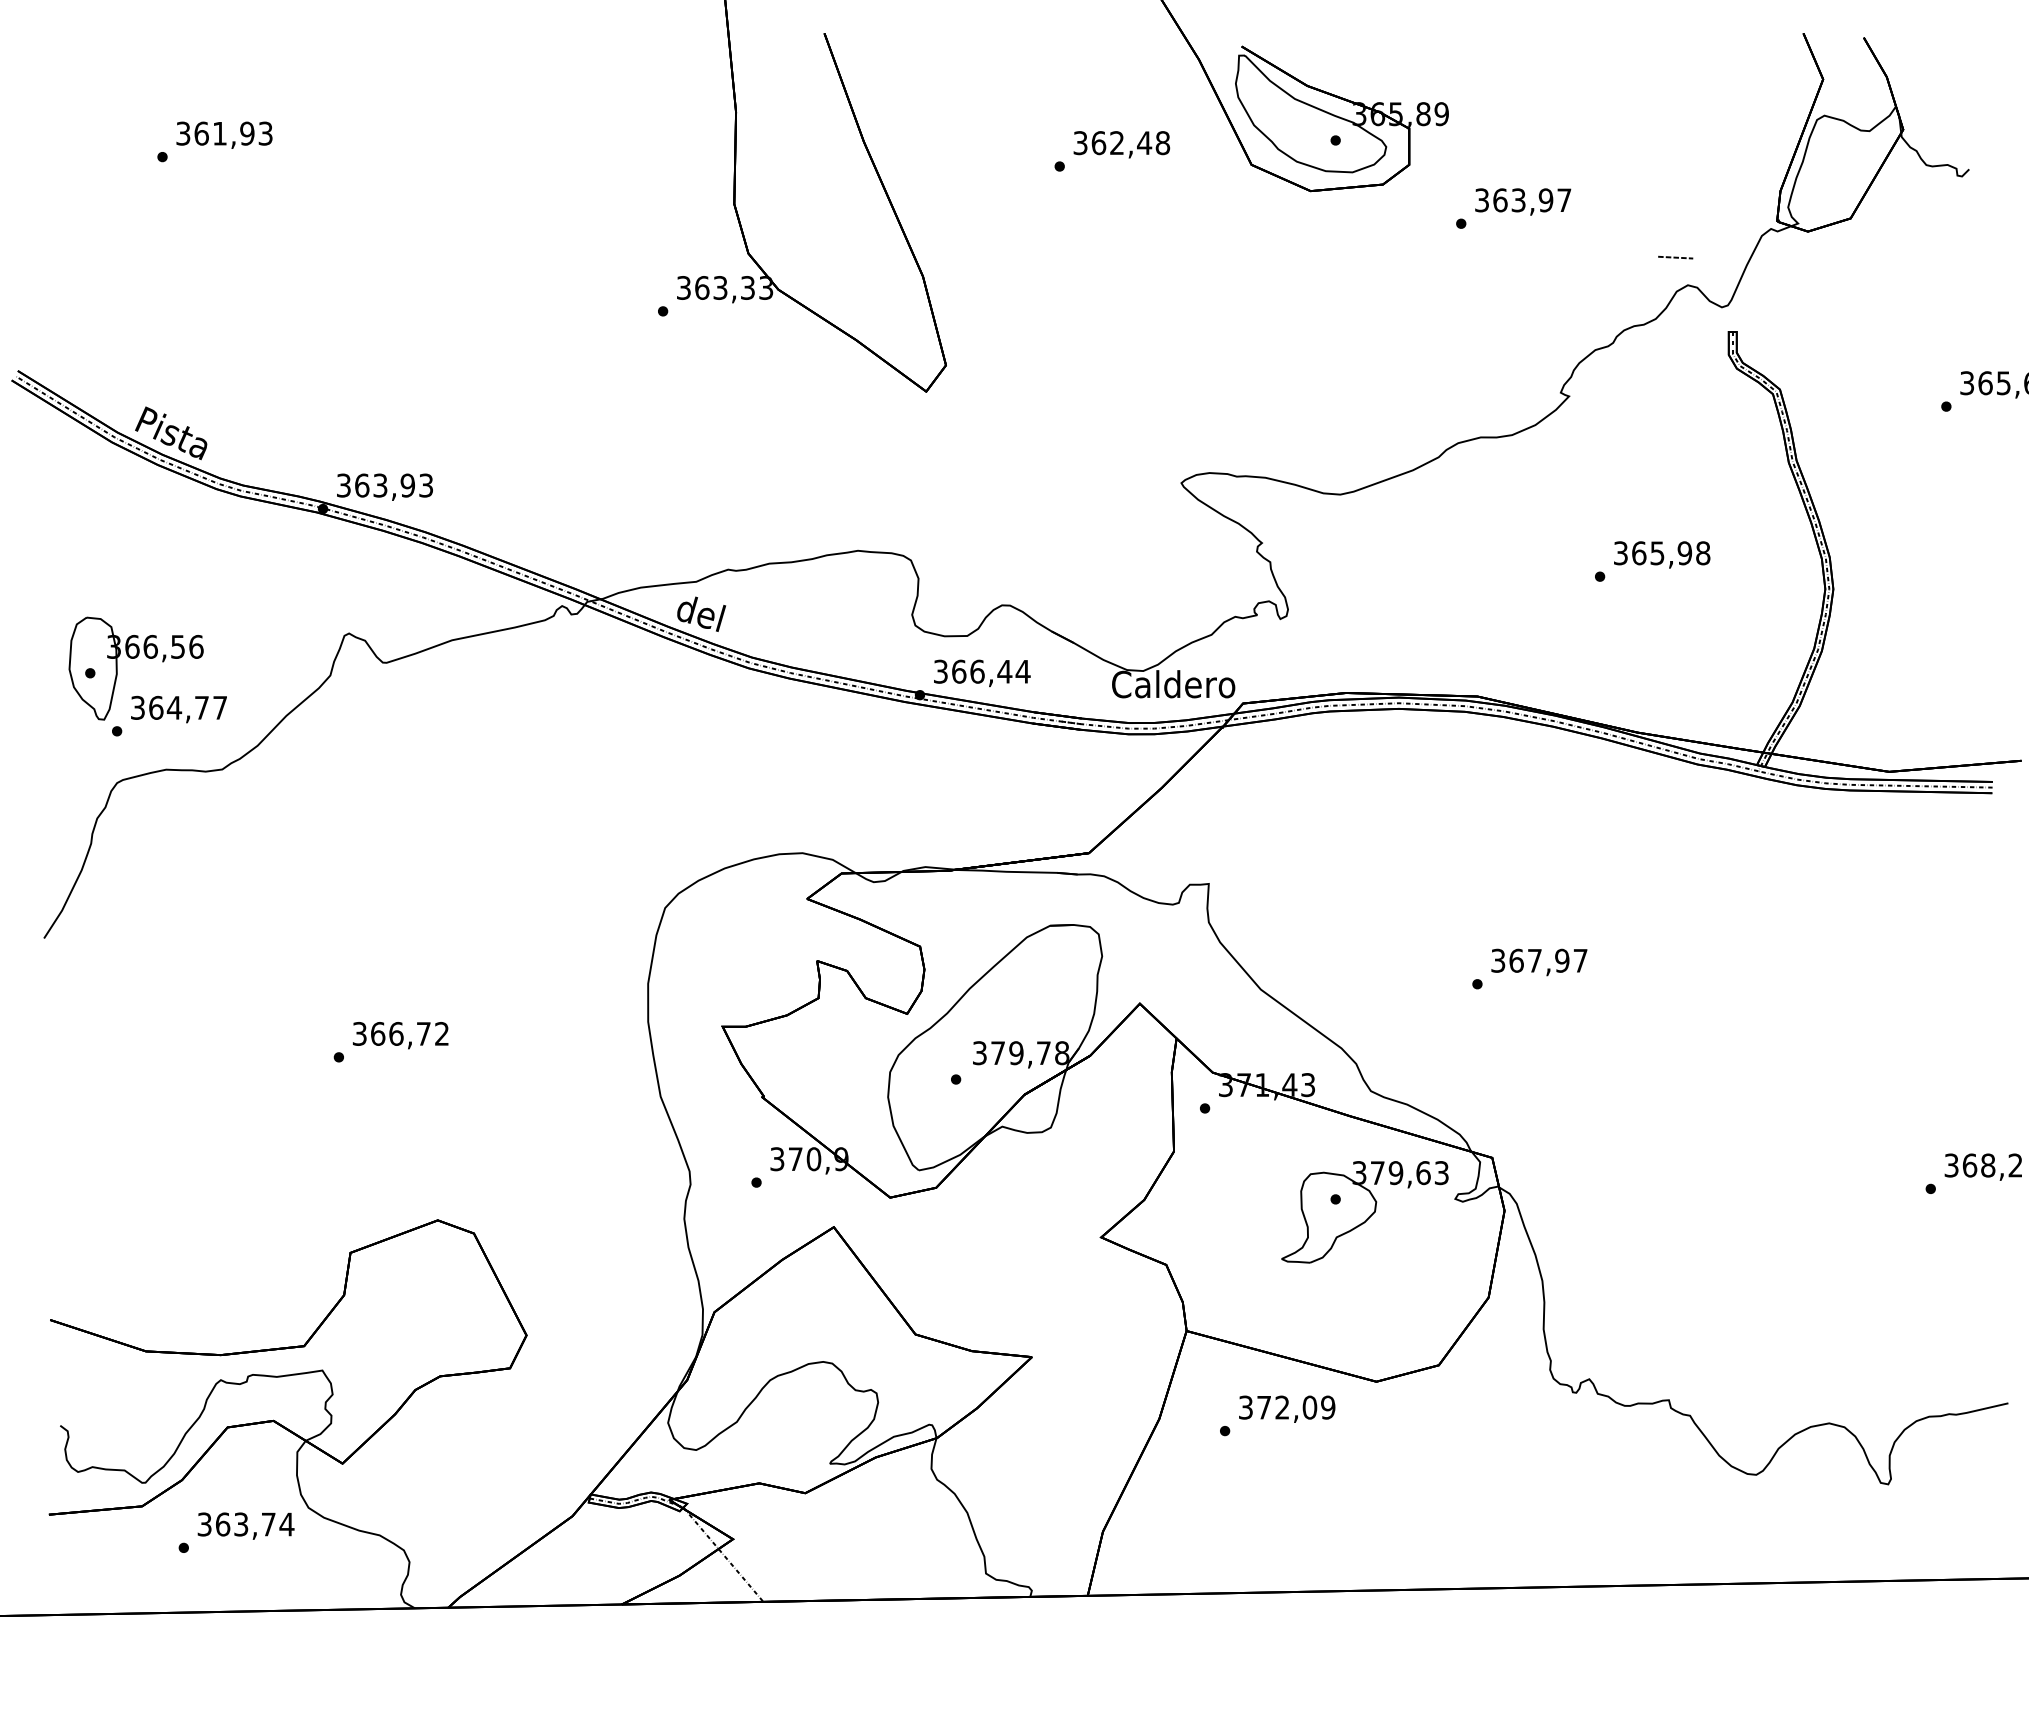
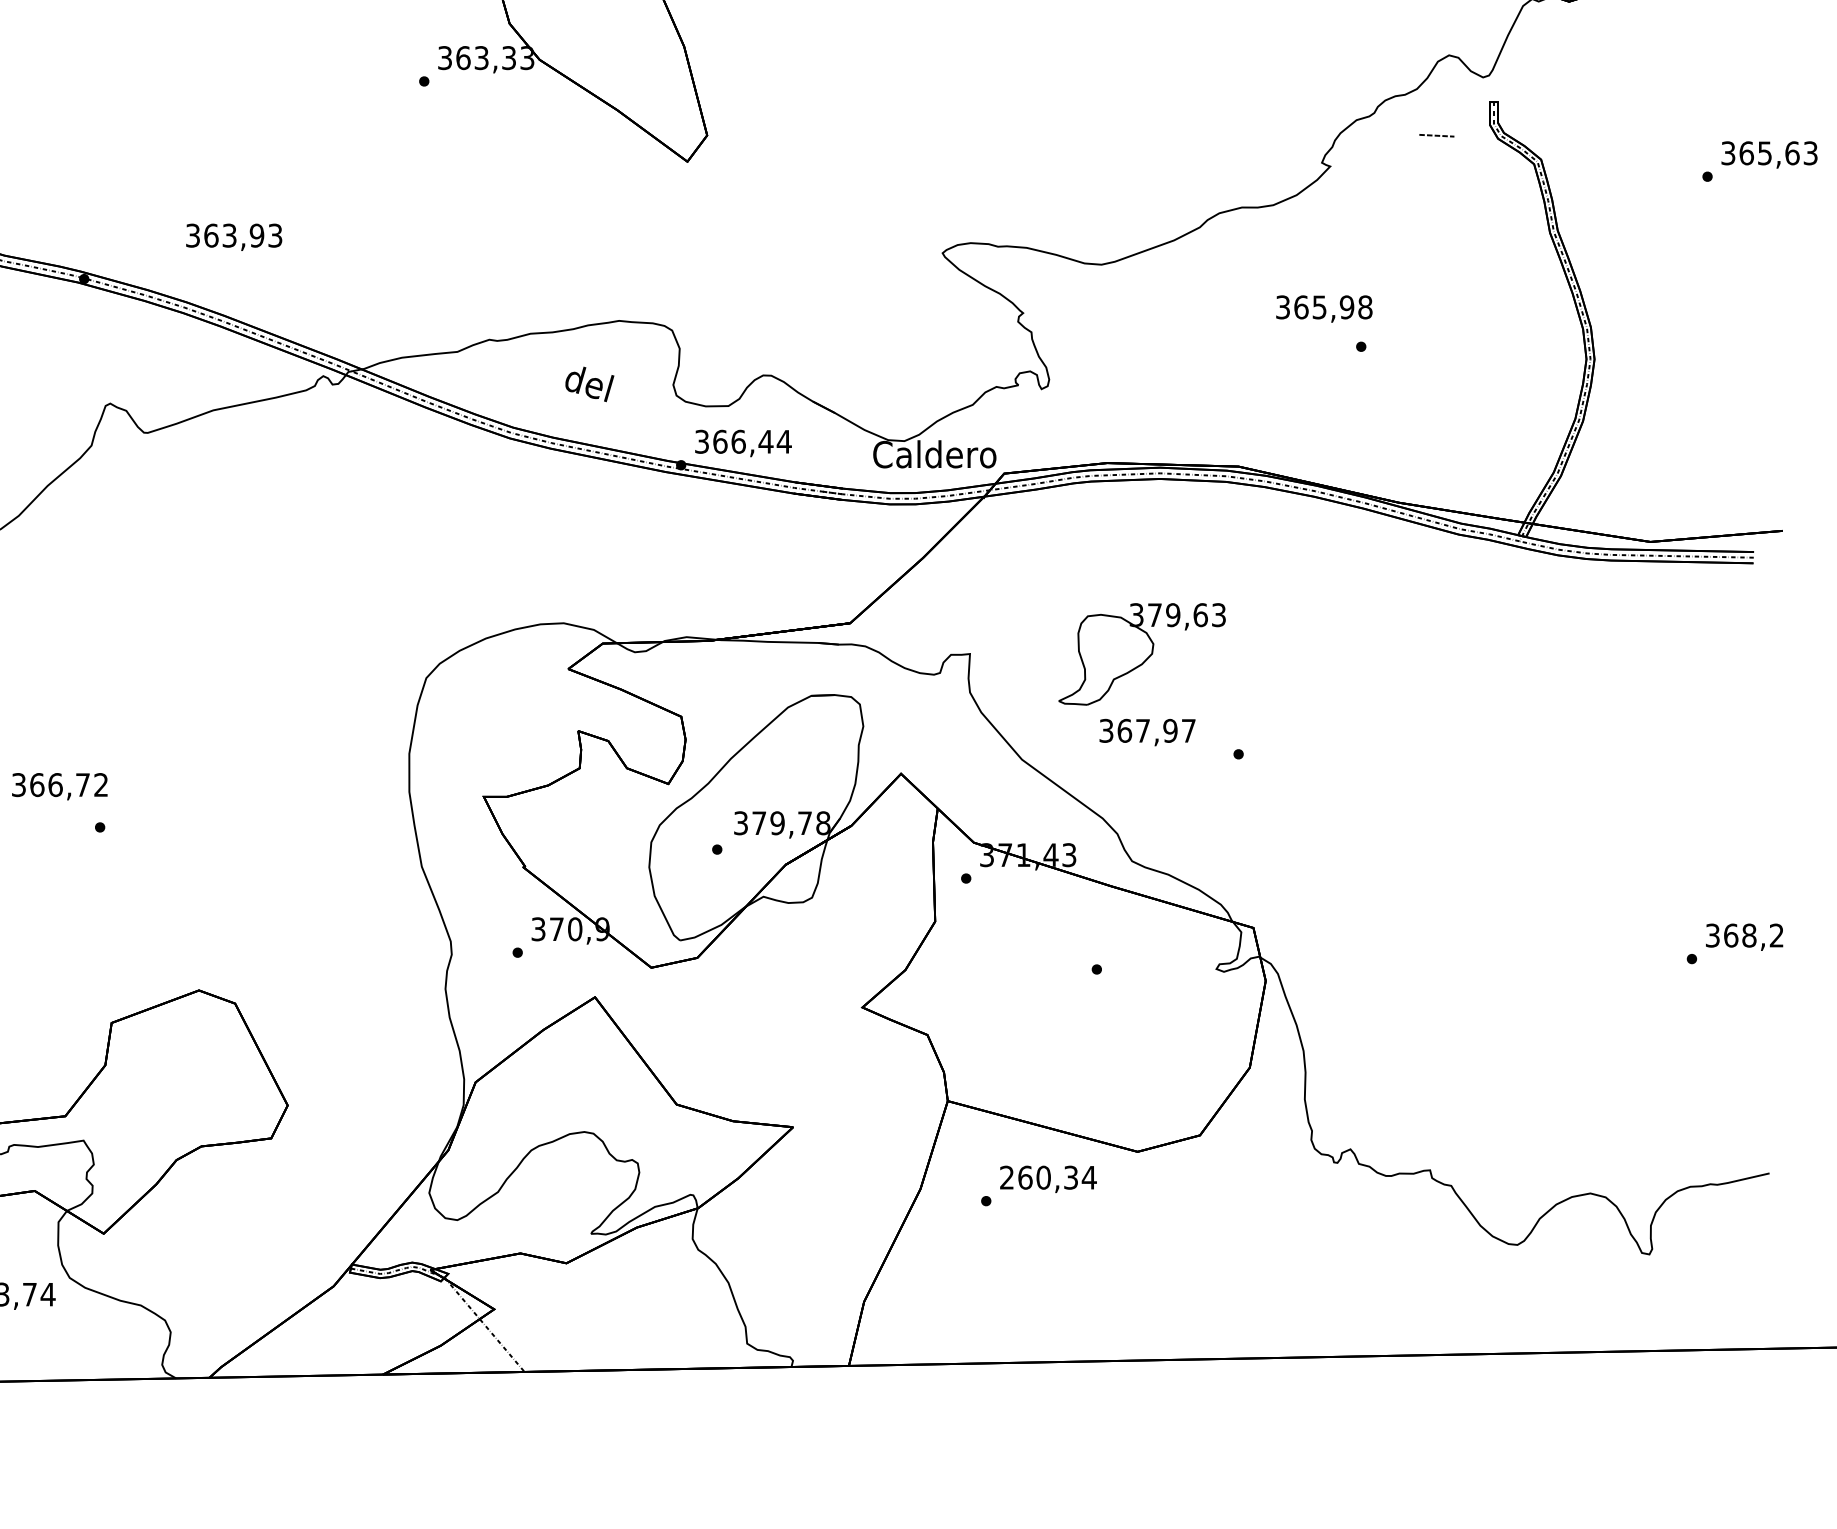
line: (1675, 257) -> (1436, 135), moved
text: (384, 486) -> (233, 236), moved
text: (1662, 554) -> (1324, 308), moved
text: (701, 613) -> (589, 383), moved
text: (1539, 962) -> (1147, 732), moved
text: (400, 1035) -> (59, 786), moved
part: (1364, 1212) -> (1141, 654), moved
text: (1287, 1407) -> (1048, 1177), 372,09 -> 260,34

